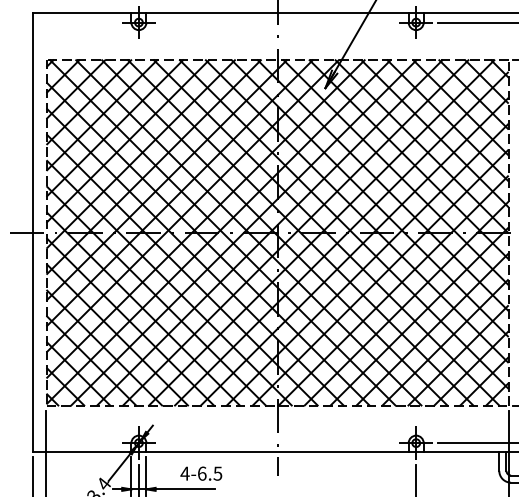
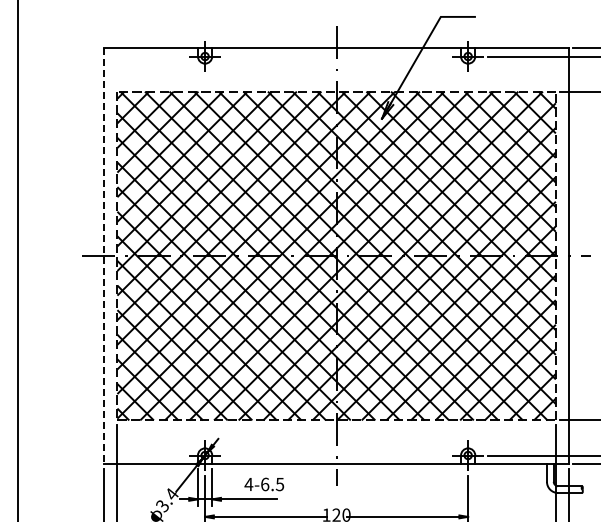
line: (32, 233) -> (104, 256), solid -> dashed

